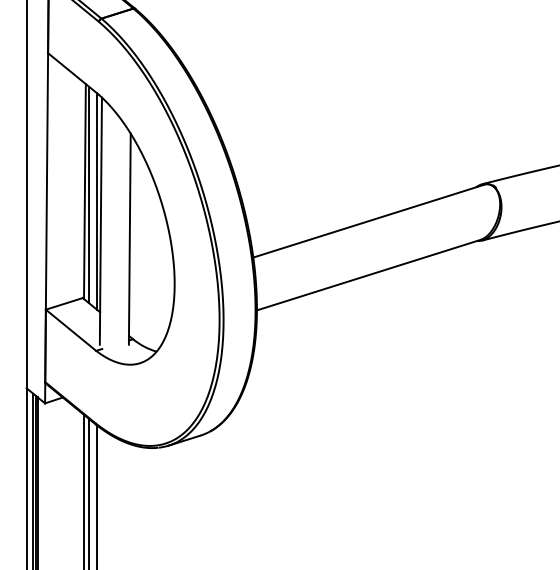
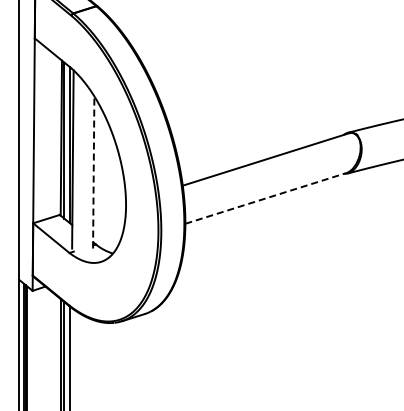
line: (129, 237) -> (93, 171), solid -> dashed
line: (368, 275) -> (265, 198), solid -> dashed

